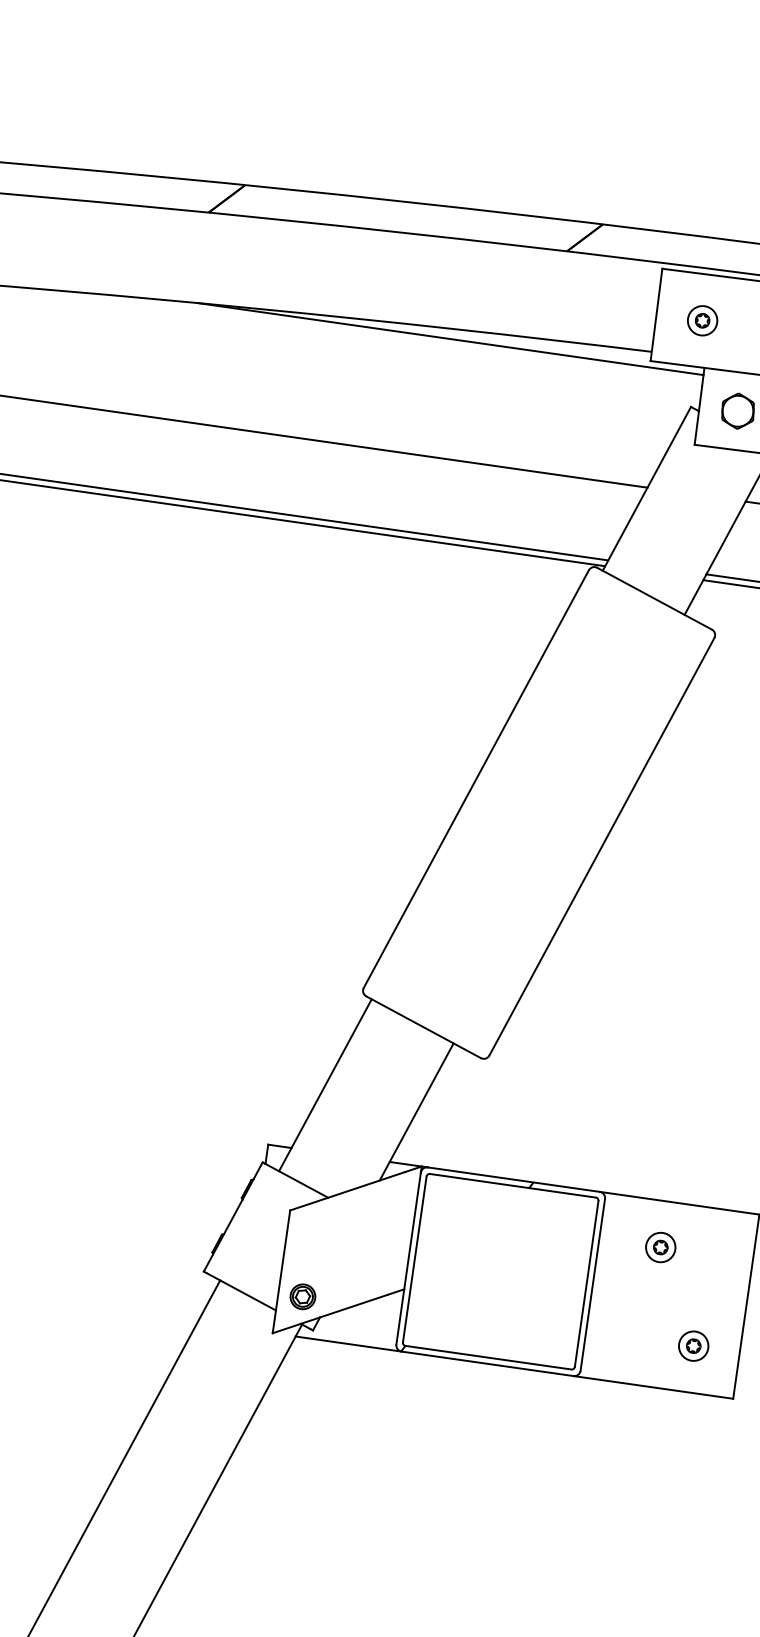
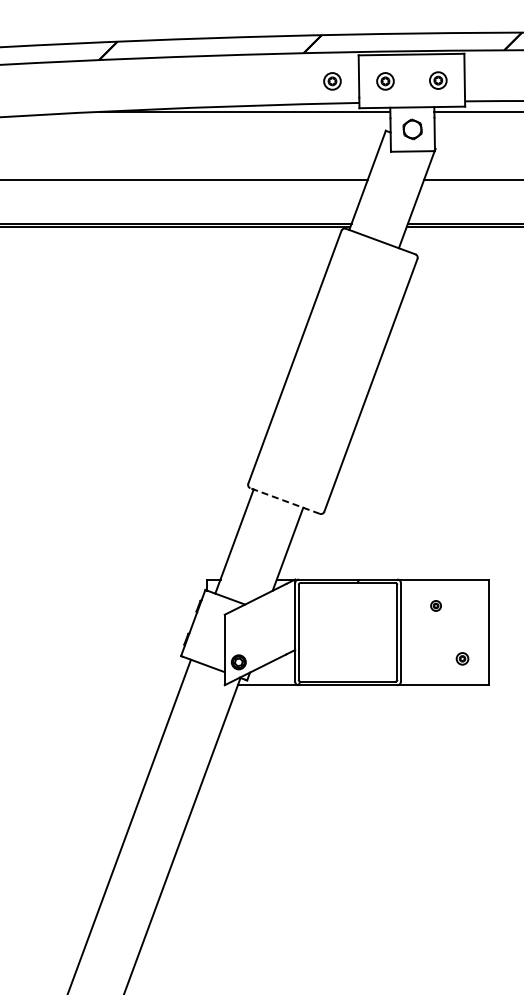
part: (610, 307) -> (332, 81), added
line: (424, 1028) -> (285, 501), solid -> dashed
part: (659, 1246) -> (435, 605), size x0.6
part: (693, 1345) -> (462, 658), size x0.7

